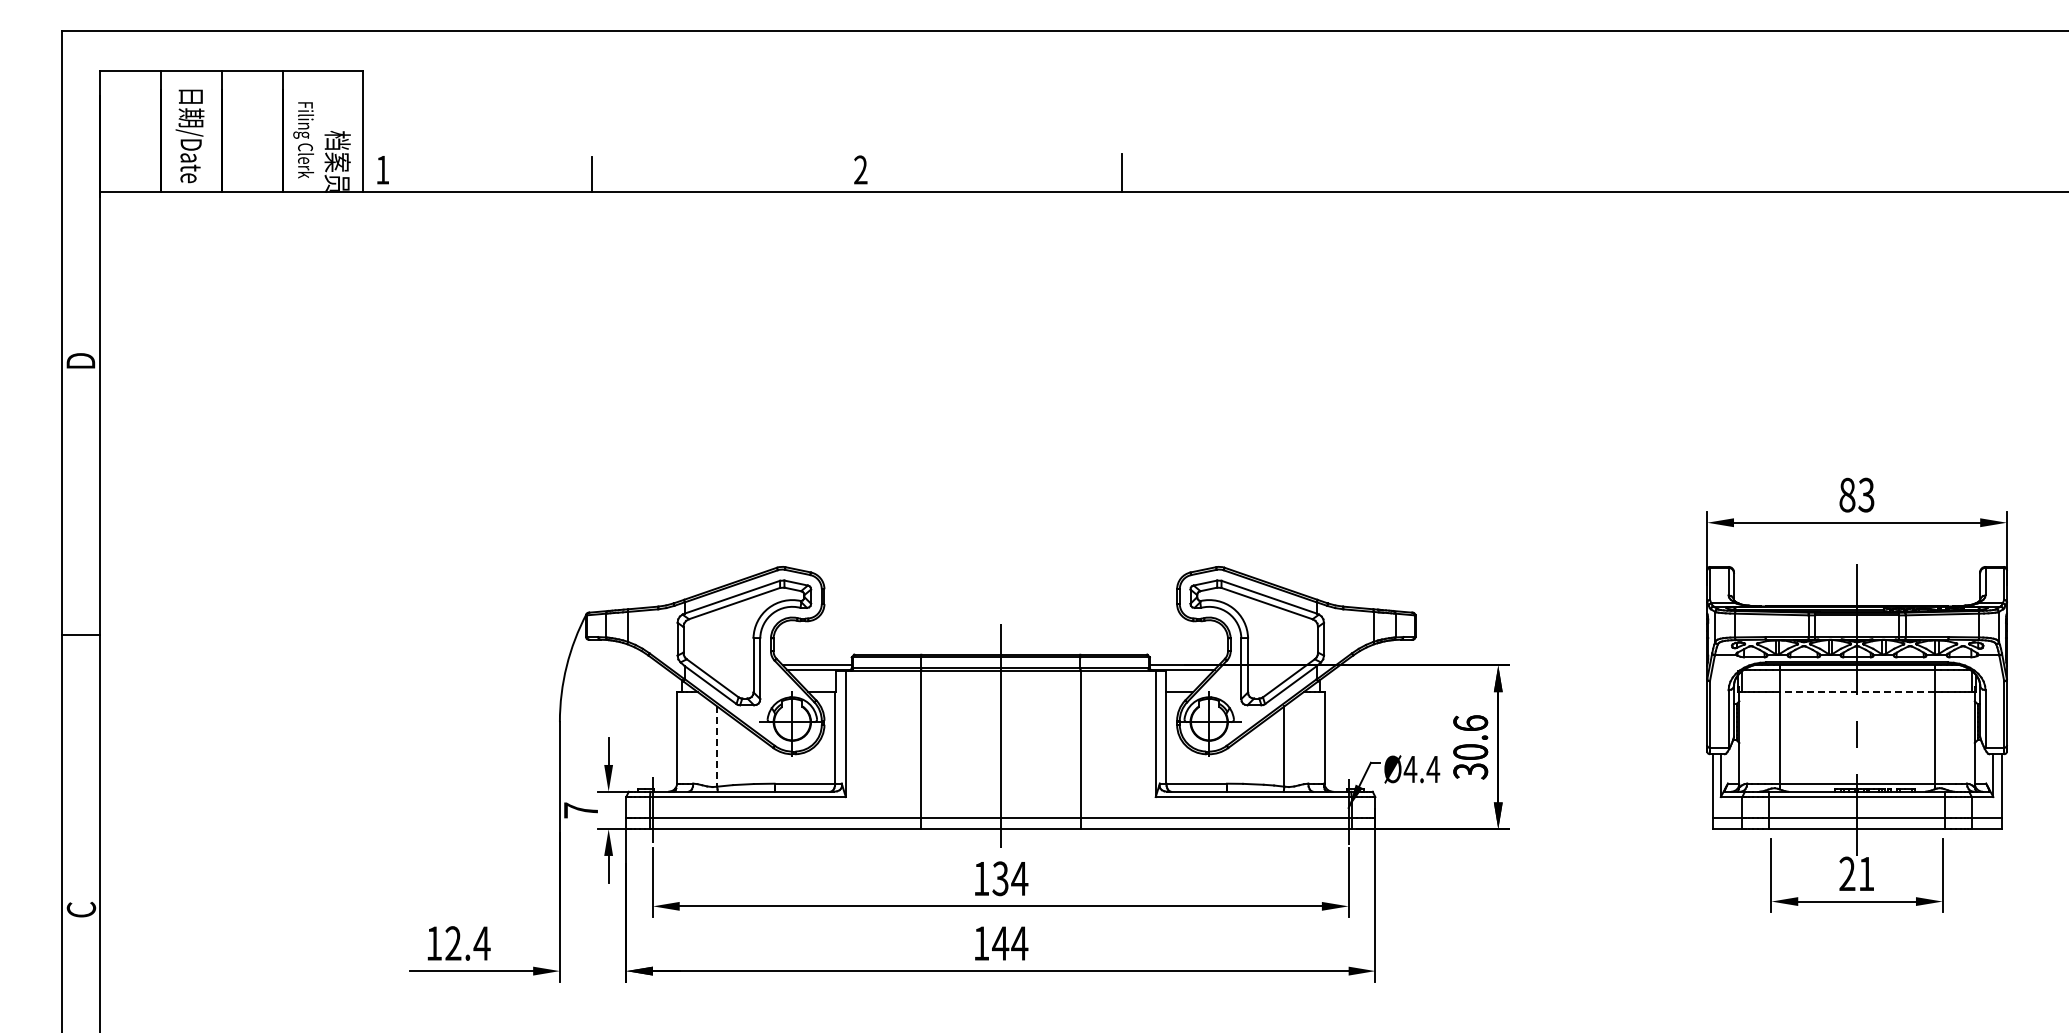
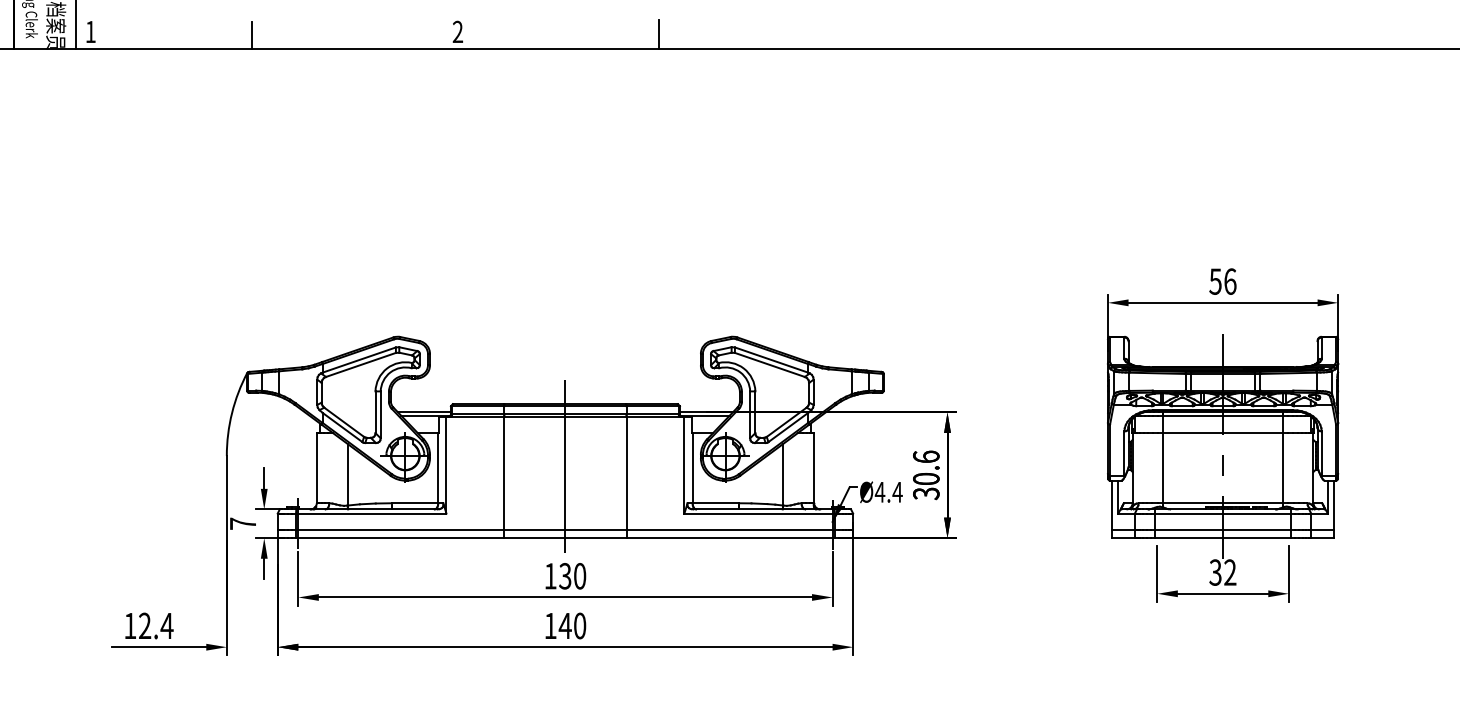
text: (1856, 494) -> (1222, 281), 83 -> 56
line: (1857, 692) -> (1223, 433), dashed -> solid
line: (717, 747) -> (347, 475), dashed -> solid
text: (1856, 873) -> (1222, 572), 21 -> 32
text: (1019, 878) -> (579, 576), 134 -> 130
text: (1019, 943) -> (579, 625), 144 -> 140

